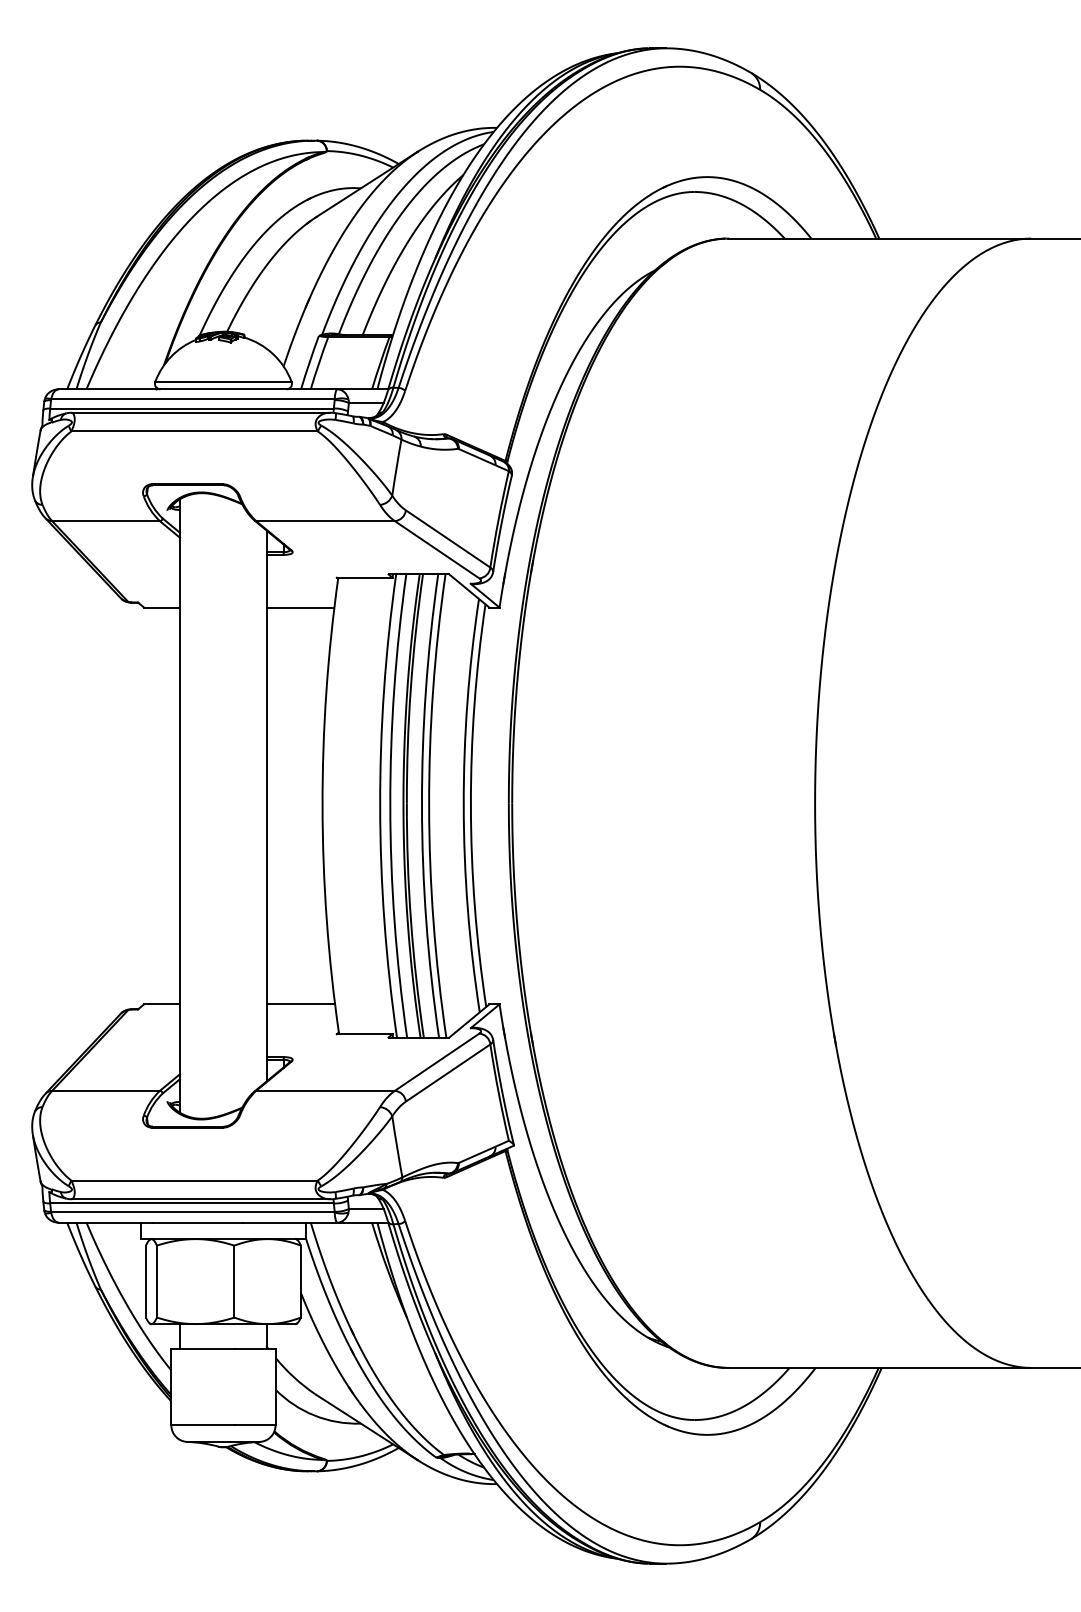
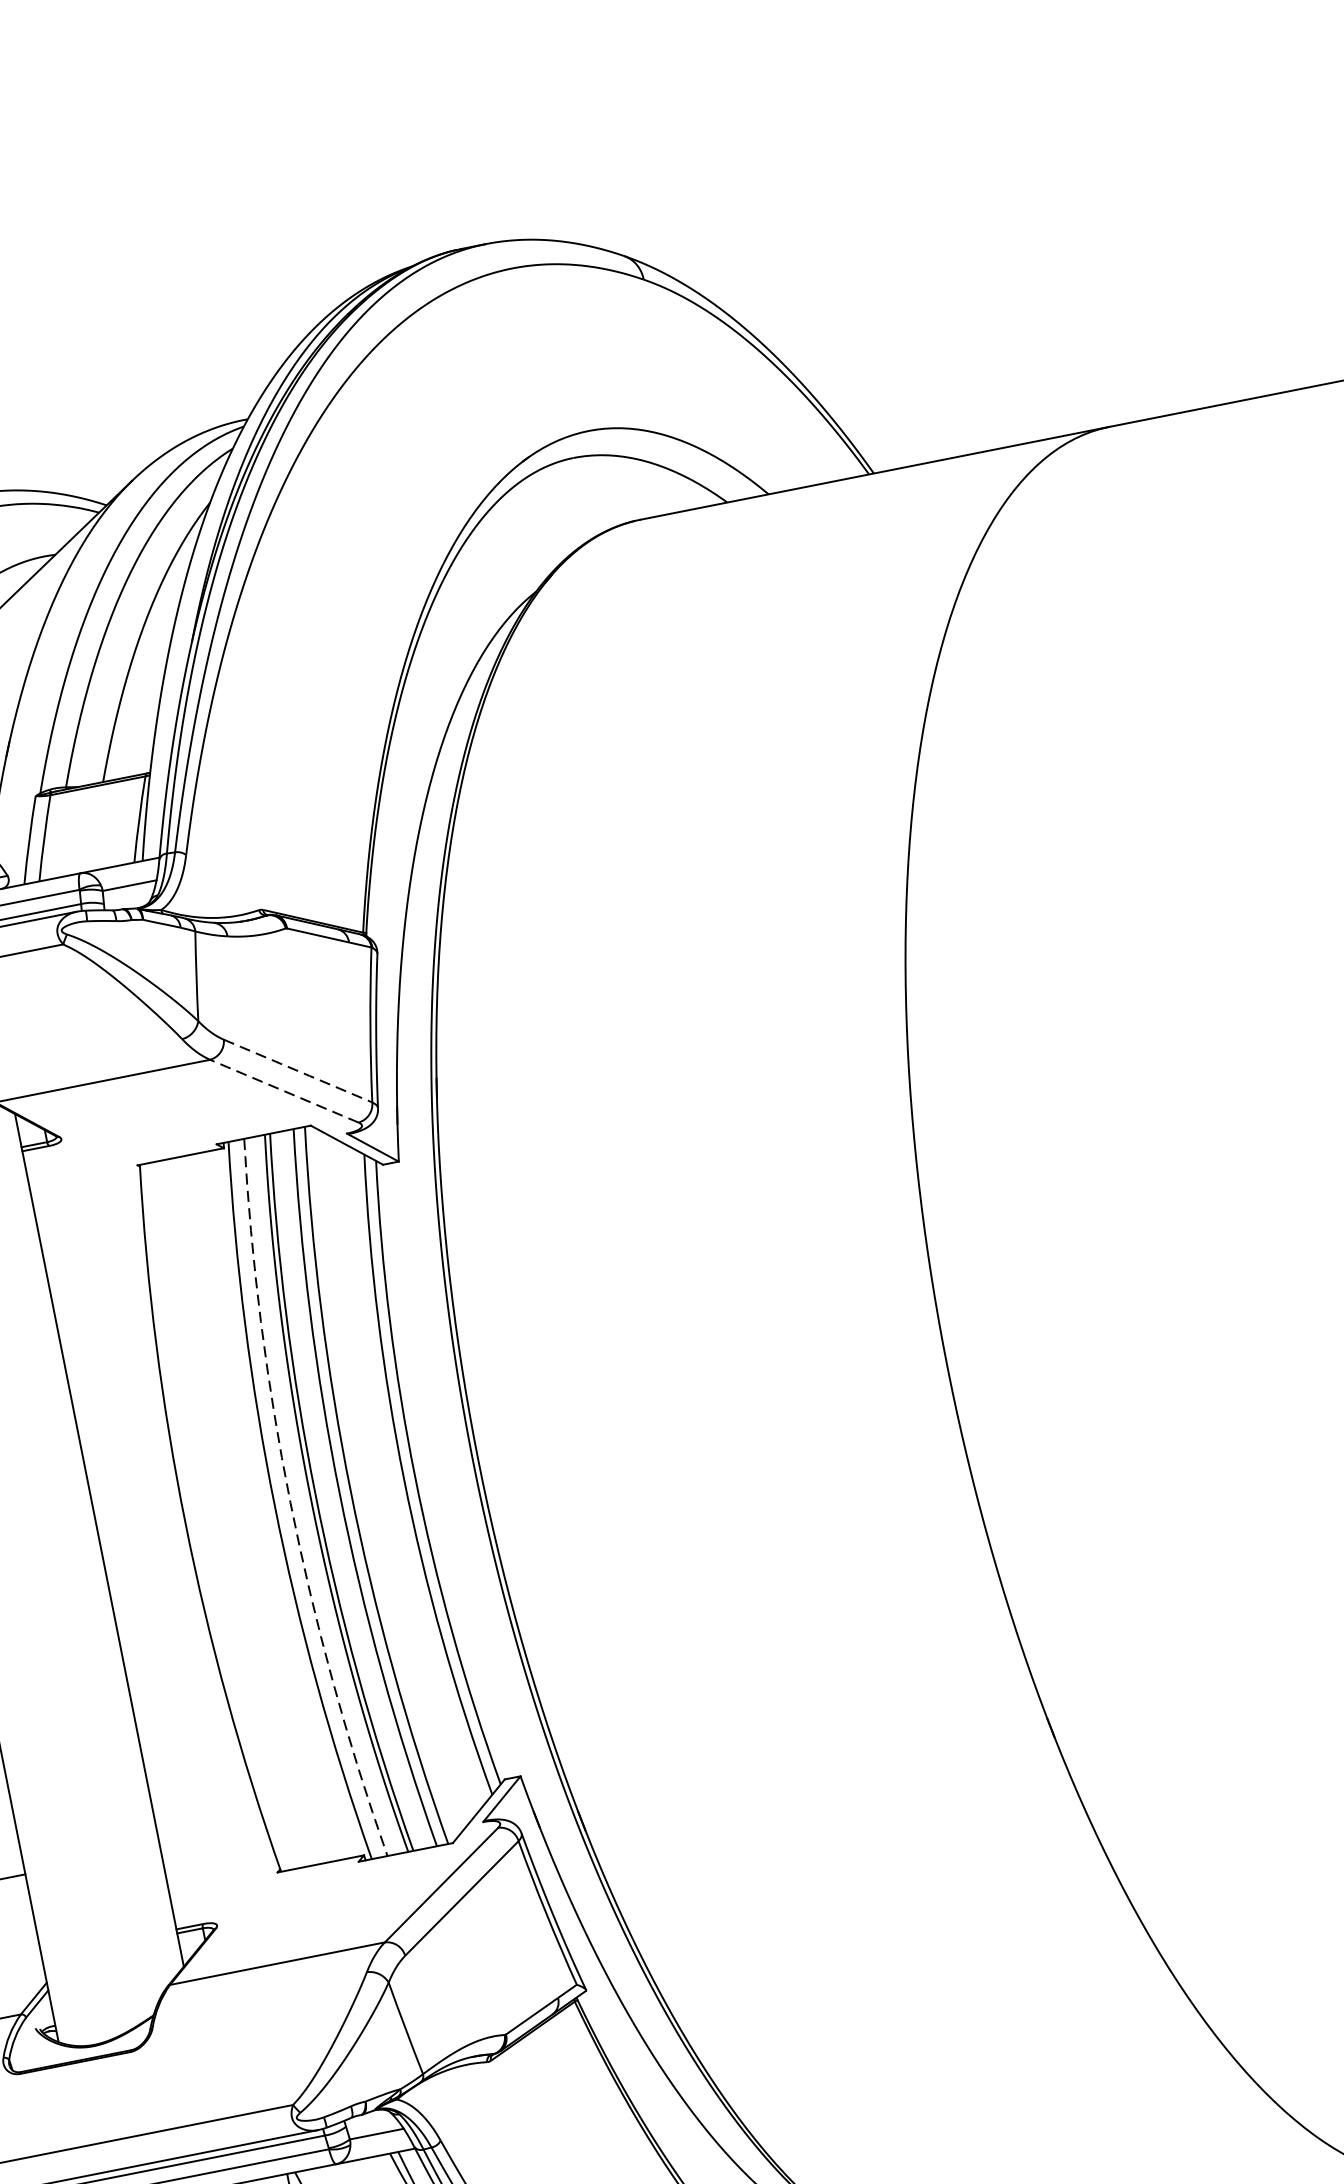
line: (448, 538) -> (298, 1070), solid -> dashed
line: (436, 549) -> (283, 1090), solid -> dashed
line: (300, 607) -> (90, 1222), removed
arc: (390, 806) -> (290, 1503), solid -> dashed
line: (300, 1004) -> (212, 1837), removed

